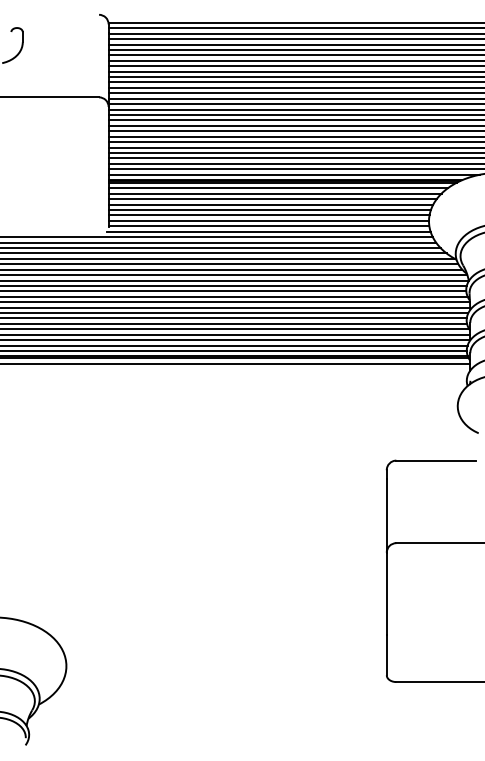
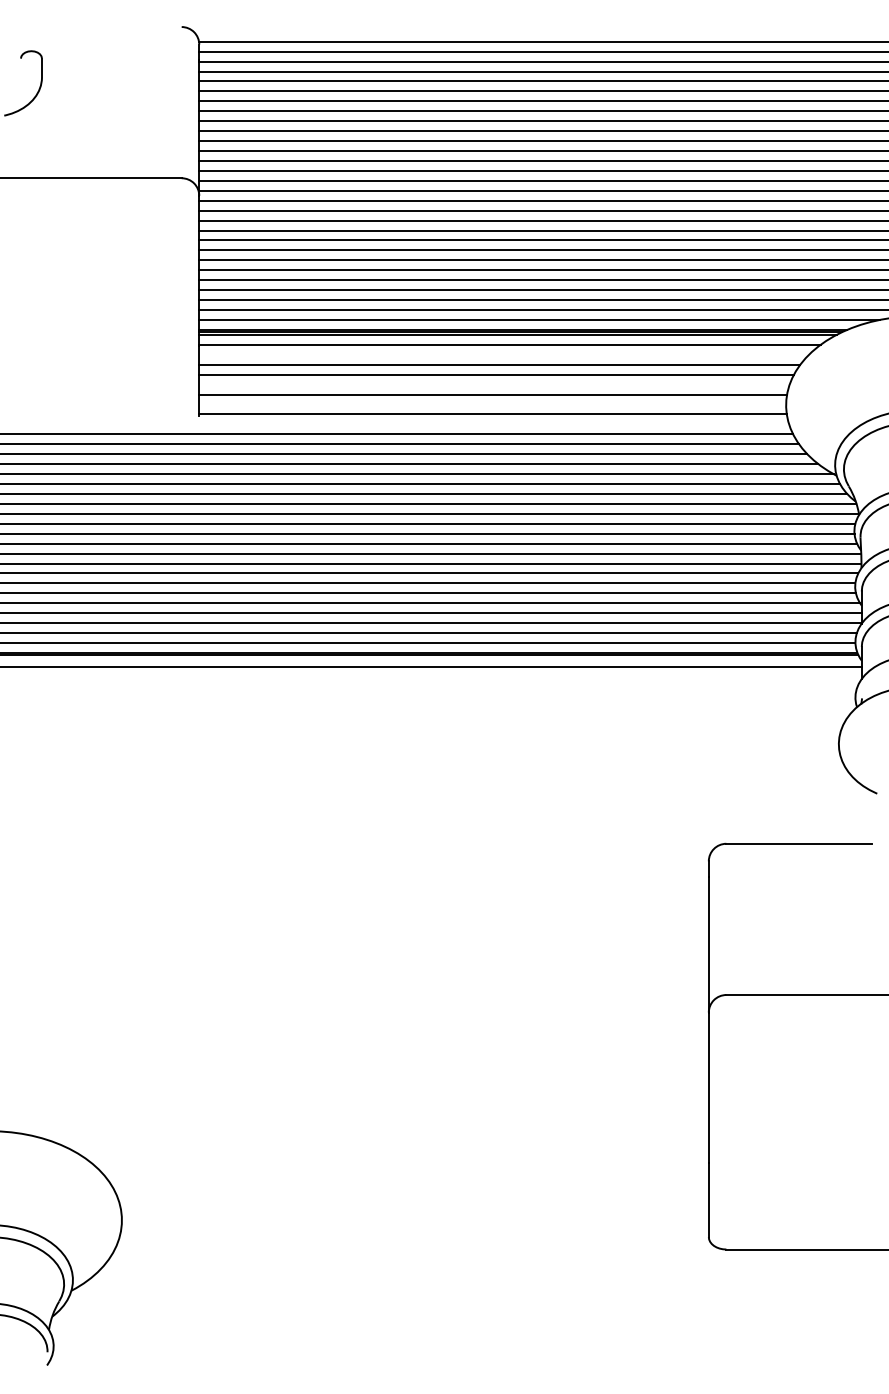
line: (274, 193) -> (503, 354), removed
line: (269, 209) -> (493, 383), removed
line: (268, 220) -> (492, 403), removed
line: (268, 231) -> (492, 424), removed

